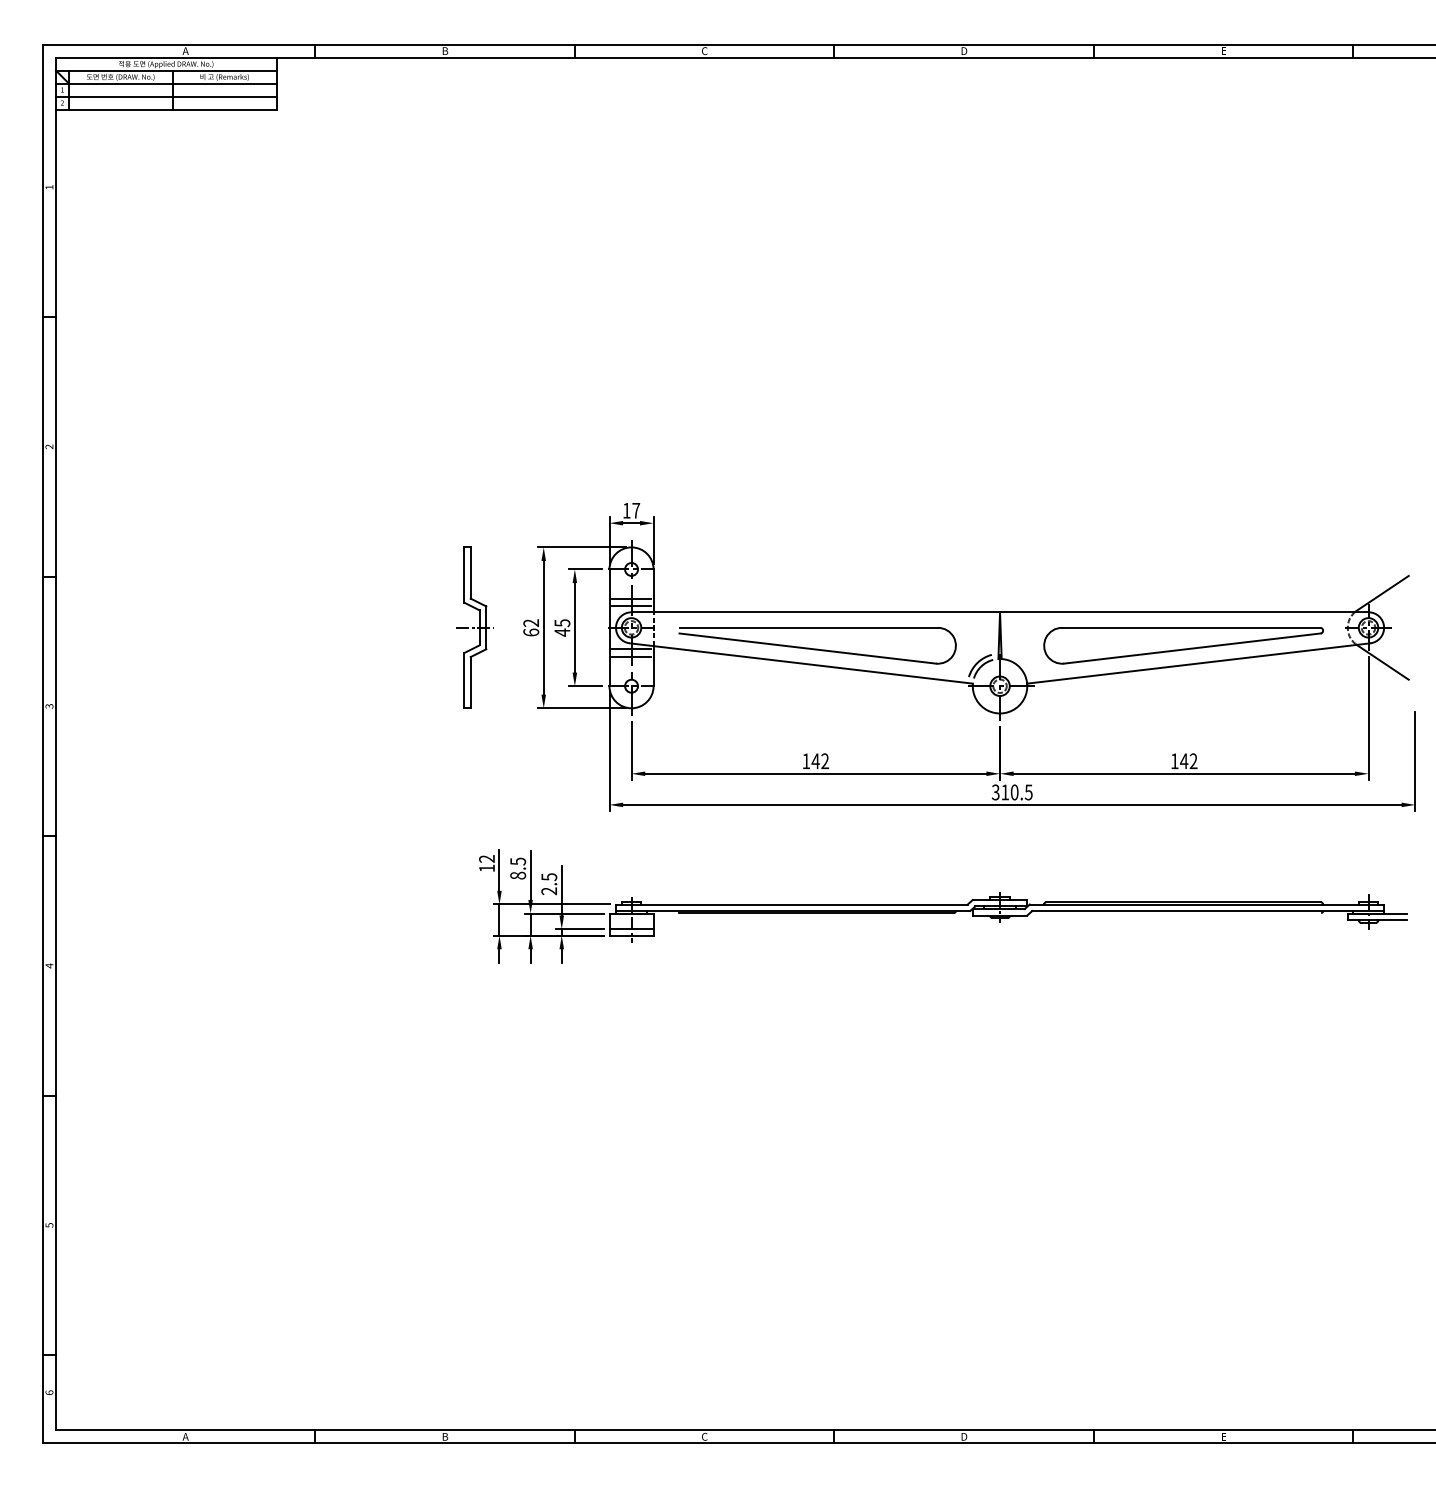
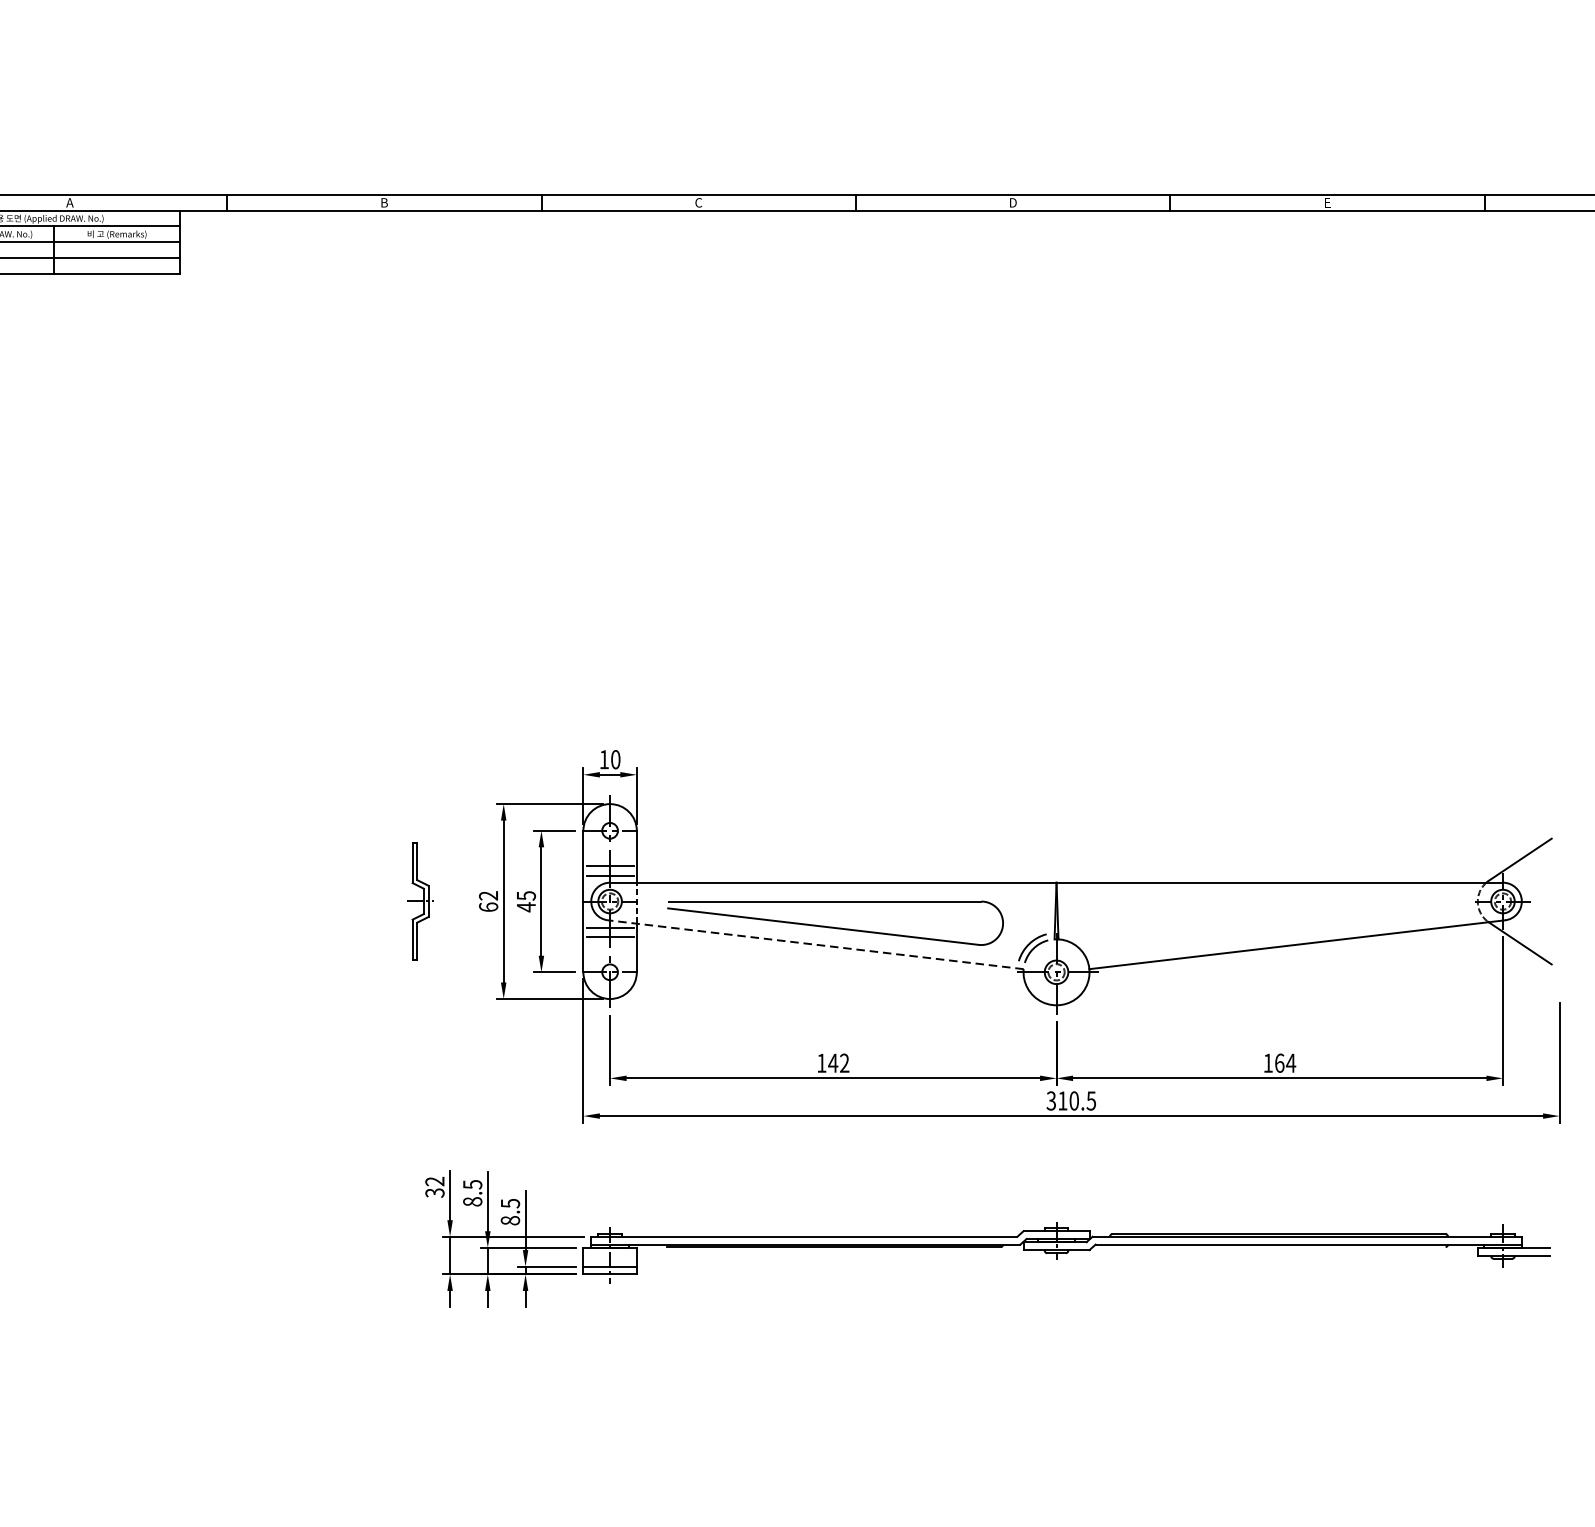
text: (636, 510) -> (616, 759), 17 -> 10
part: (474, 627) -> (419, 901), size x0.6
part: (1183, 645) -> (1278, 922), removed
line: (801, 663) -> (815, 944), solid -> dashed
text: (1188, 761) -> (1284, 1063), 142 -> 164
text: (486, 868) -> (434, 1193), 12 -> 32
text: (549, 891) -> (510, 1220), 2.5 -> 8.5

